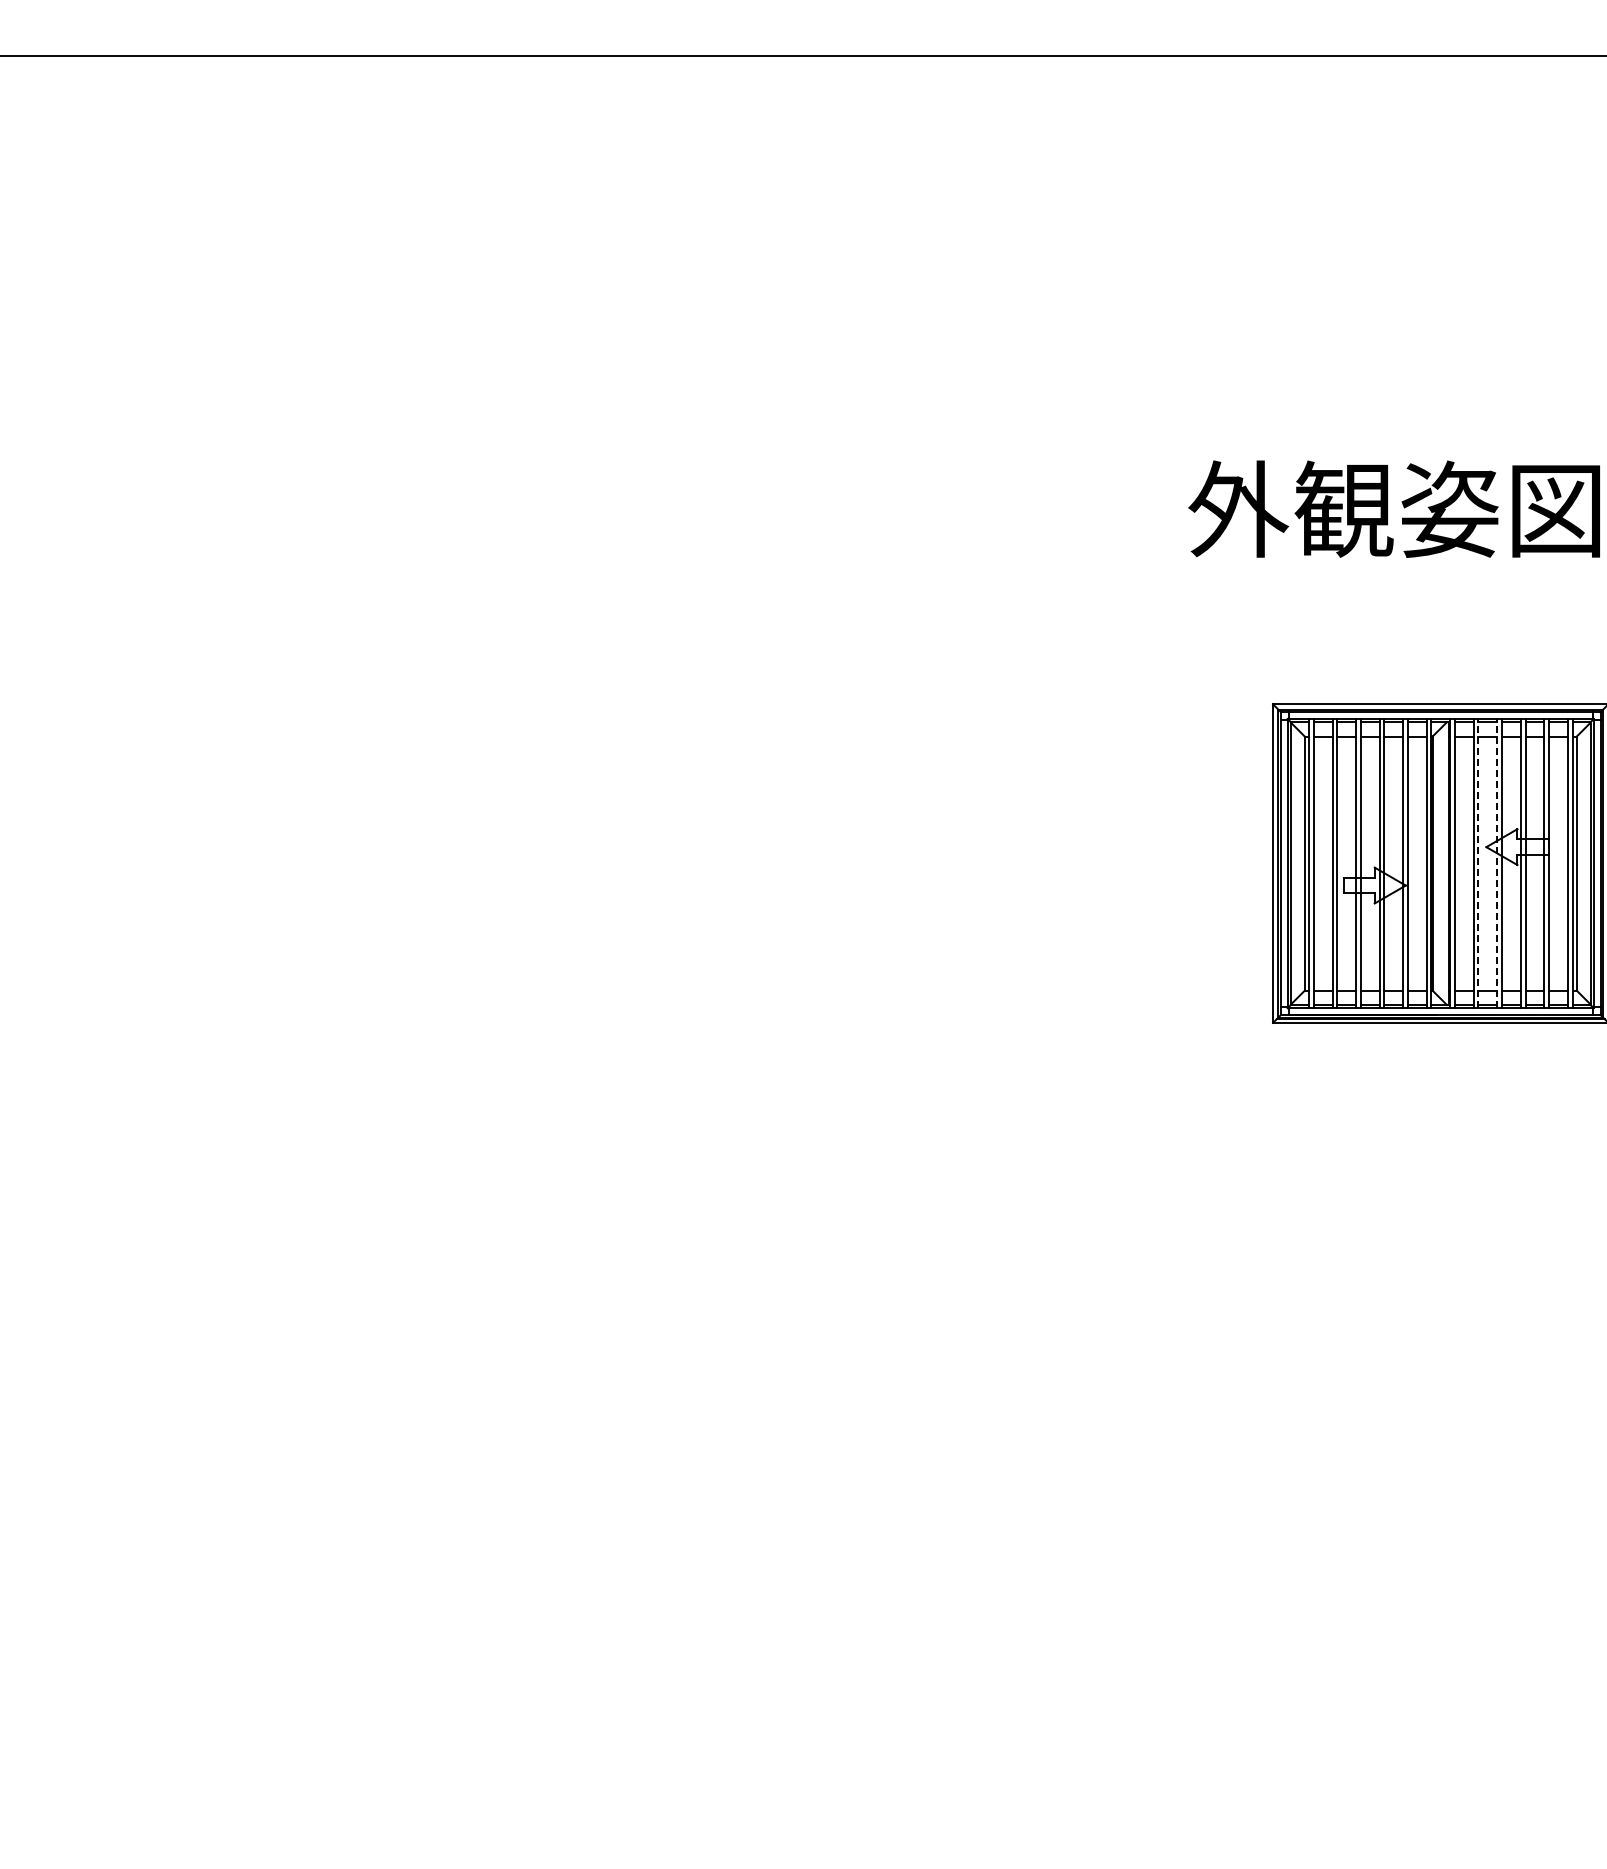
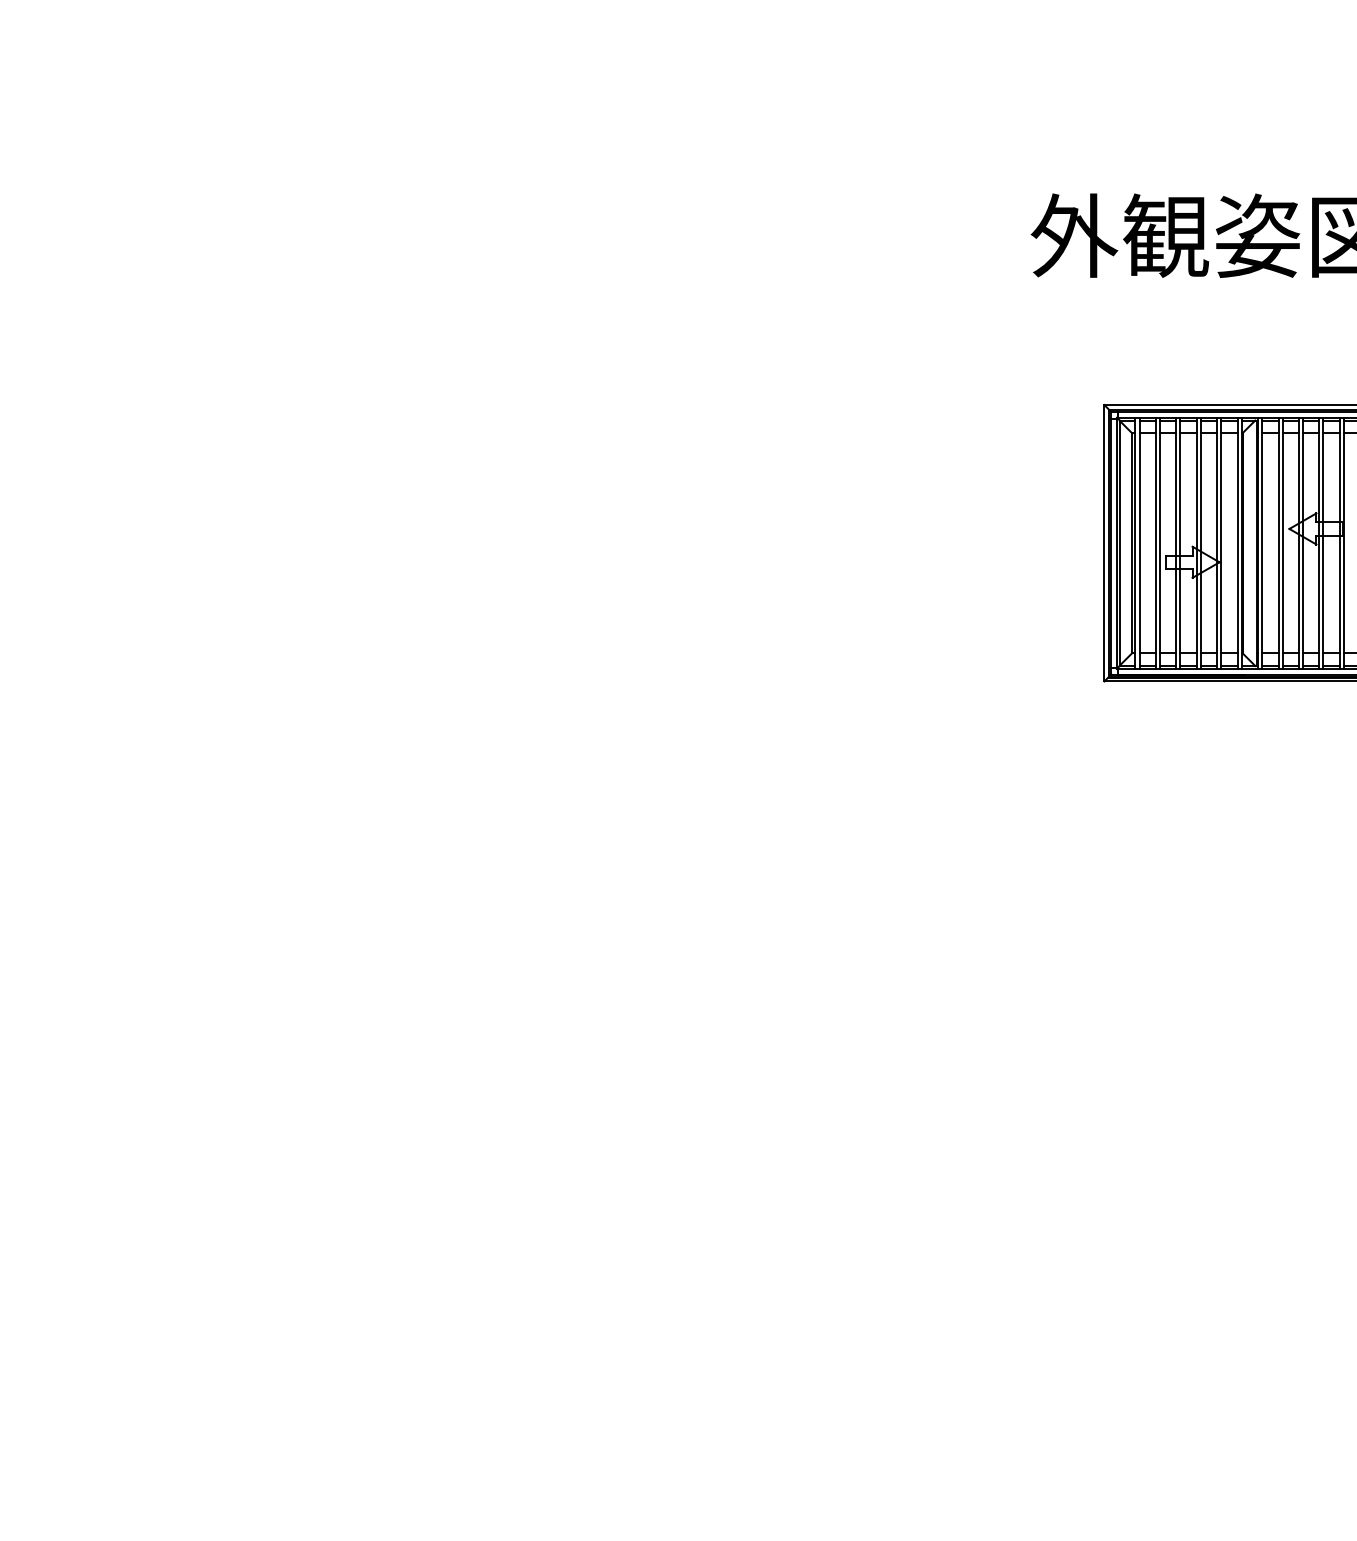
line: (1478, 863) -> (1282, 543), dashed -> solid
line: (1497, 863) -> (1299, 543), dashed -> solid

